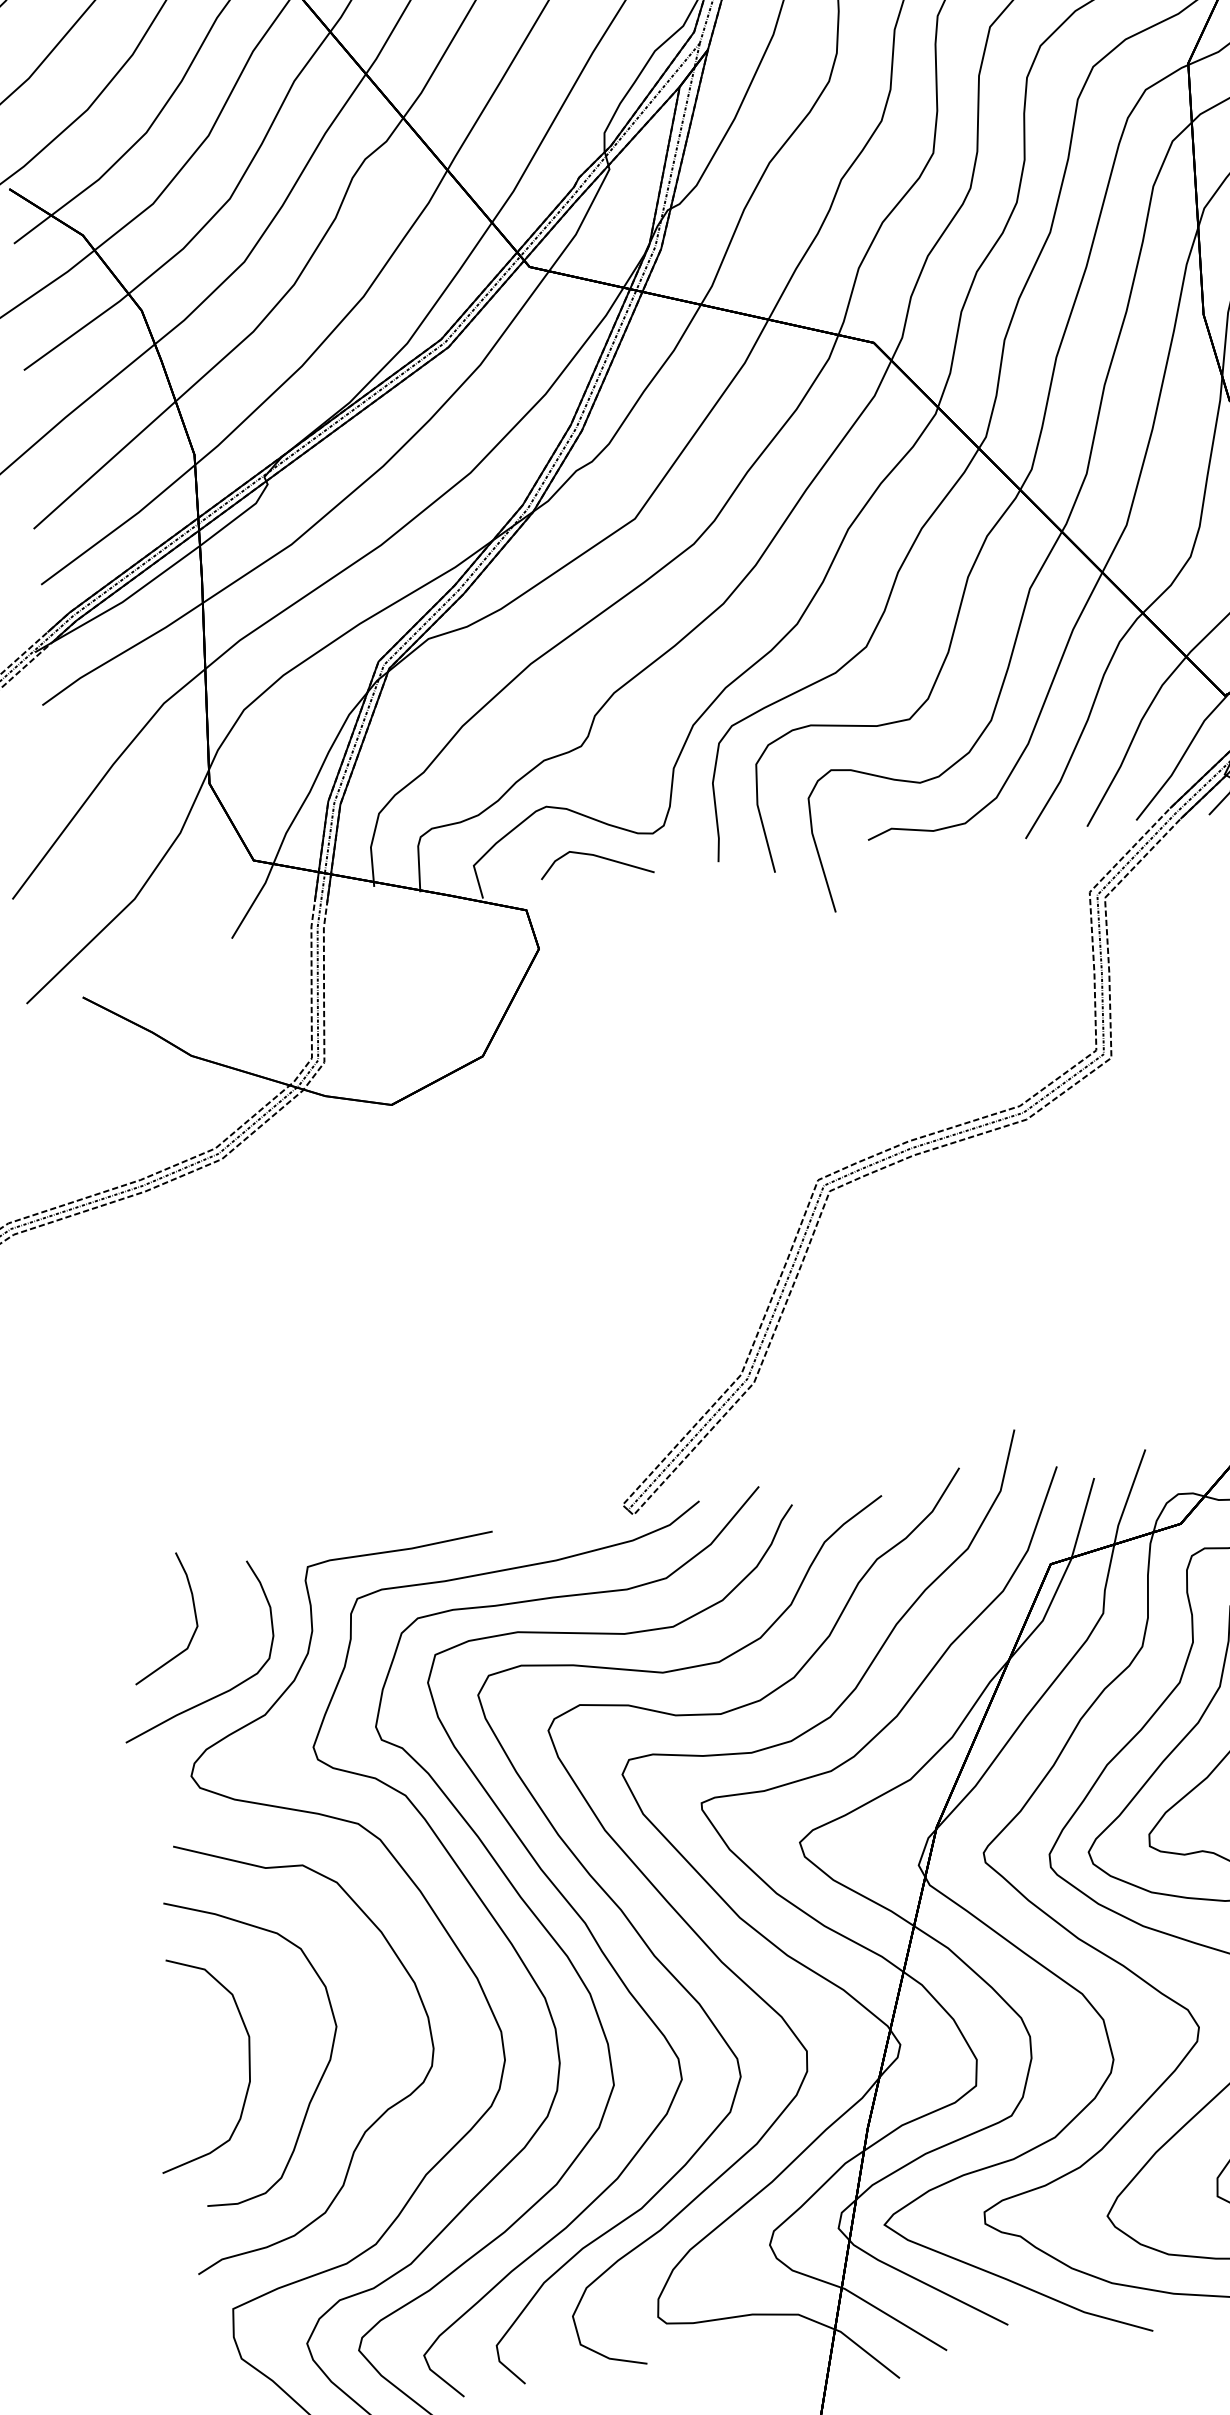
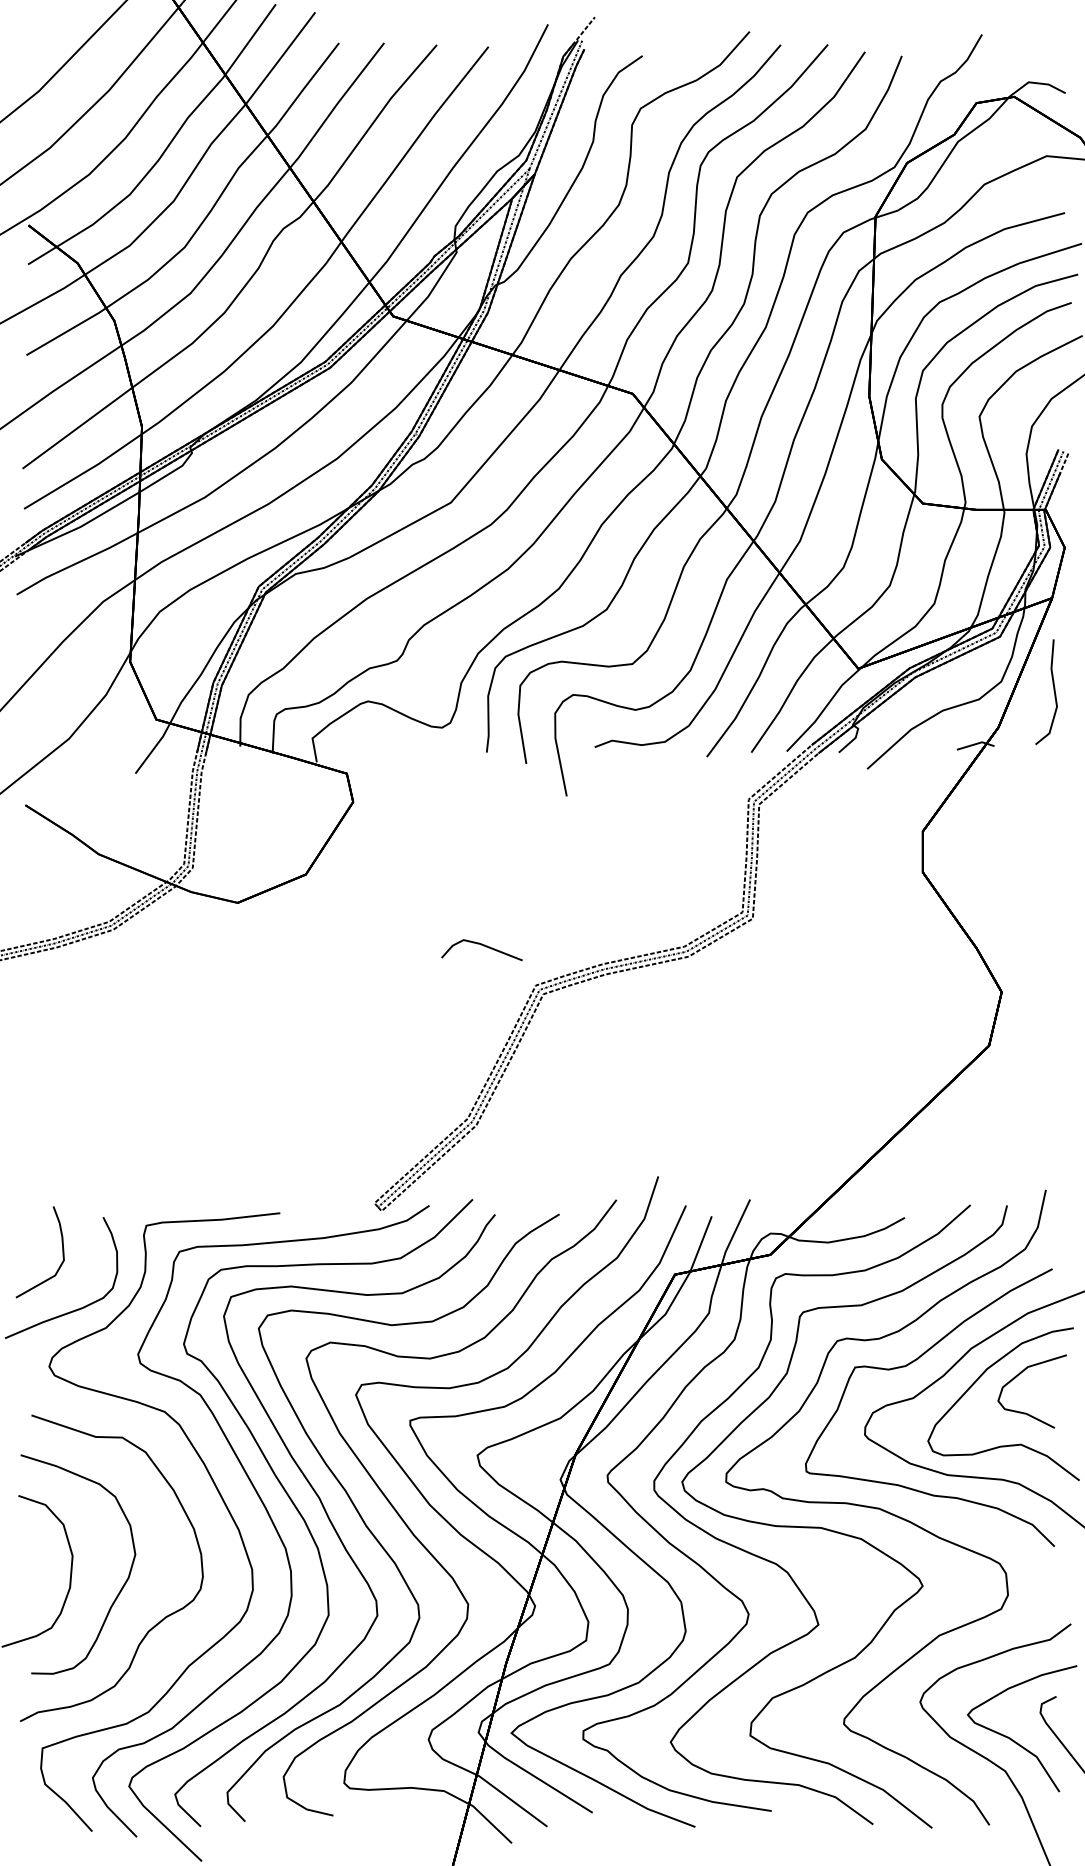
line: (598, 858) -> (483, 946), moved

